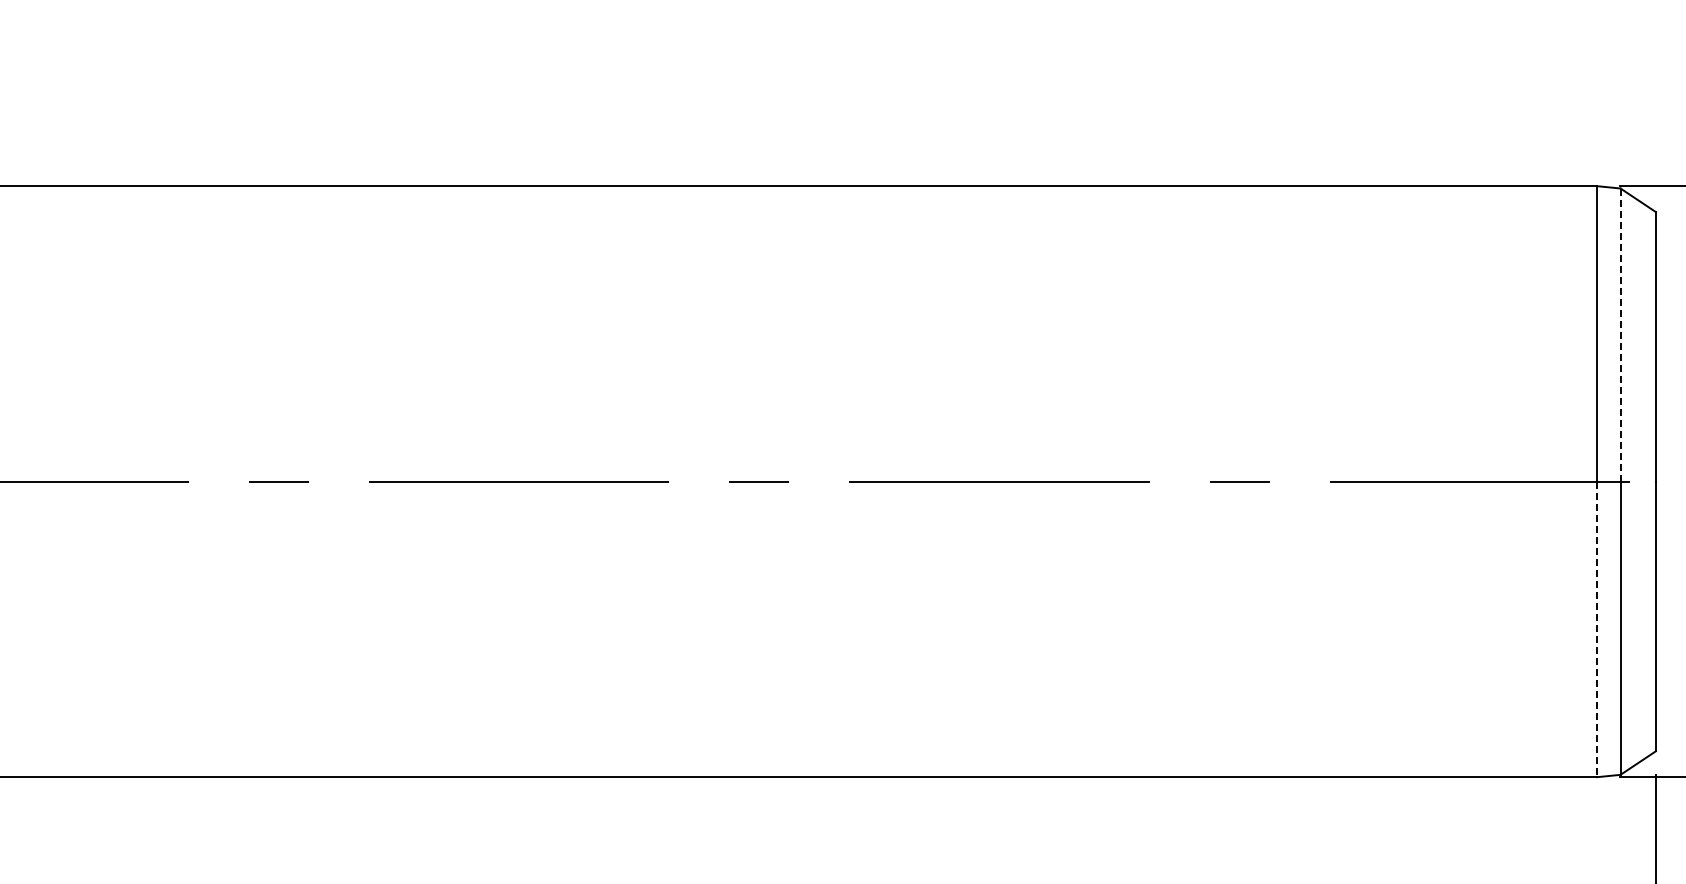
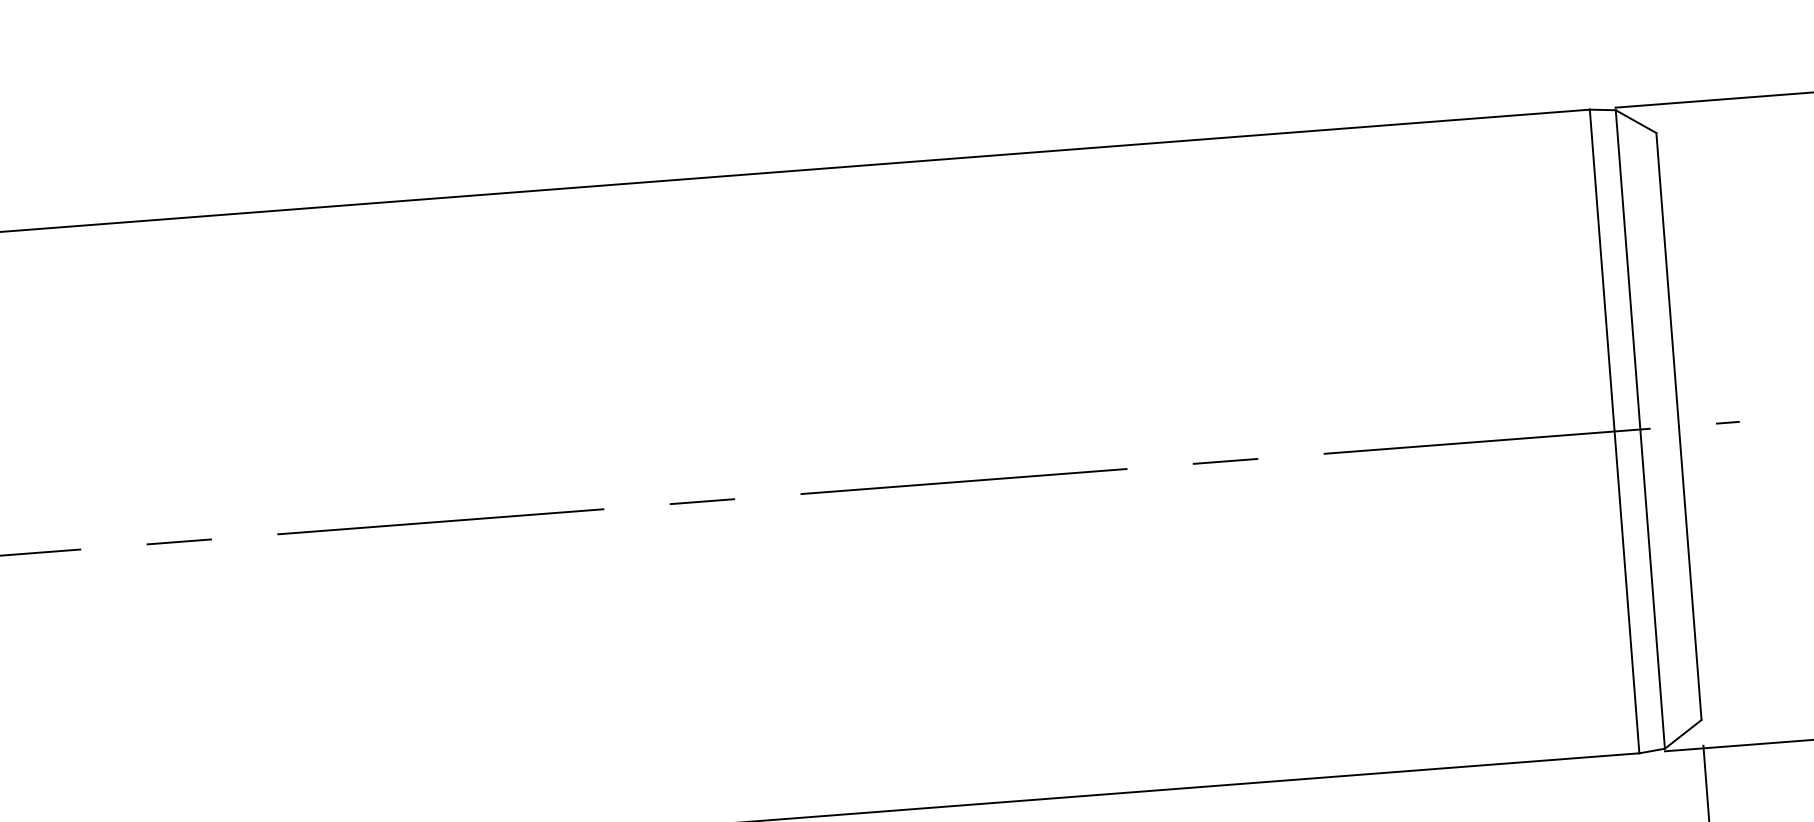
line: (1620, 335) -> (1628, 270), dashed -> solid
line: (1596, 629) -> (1626, 592), dashed -> solid

